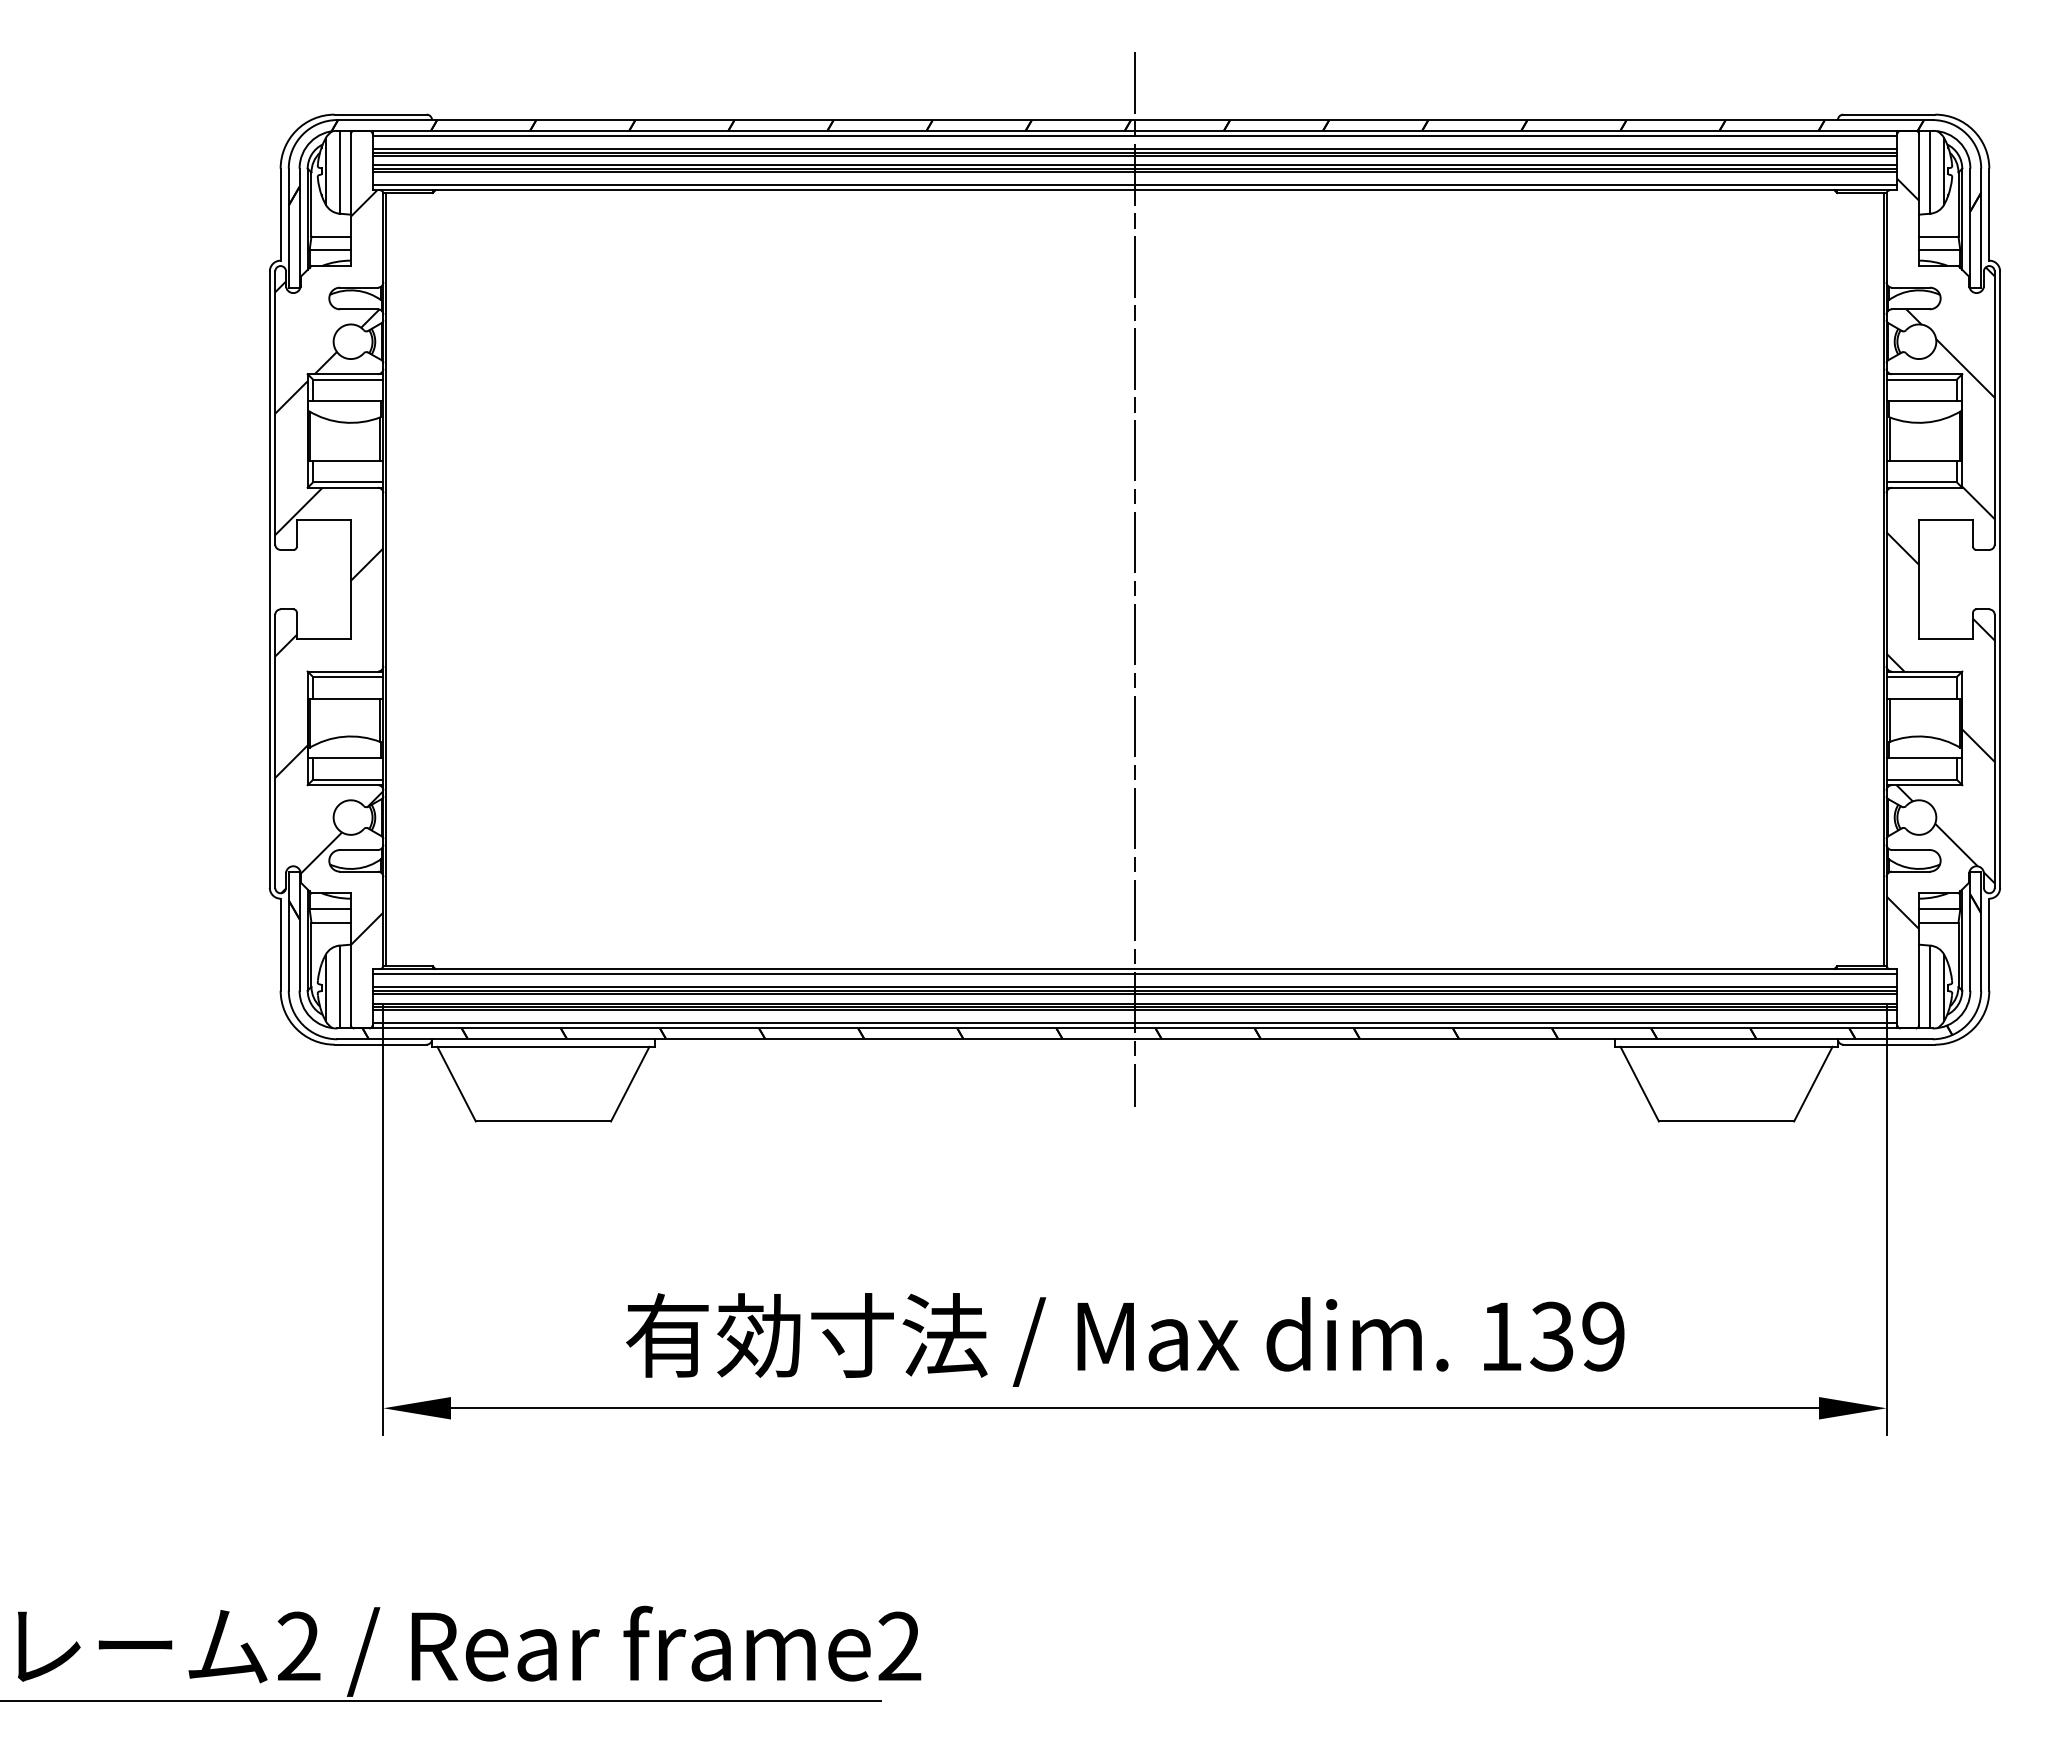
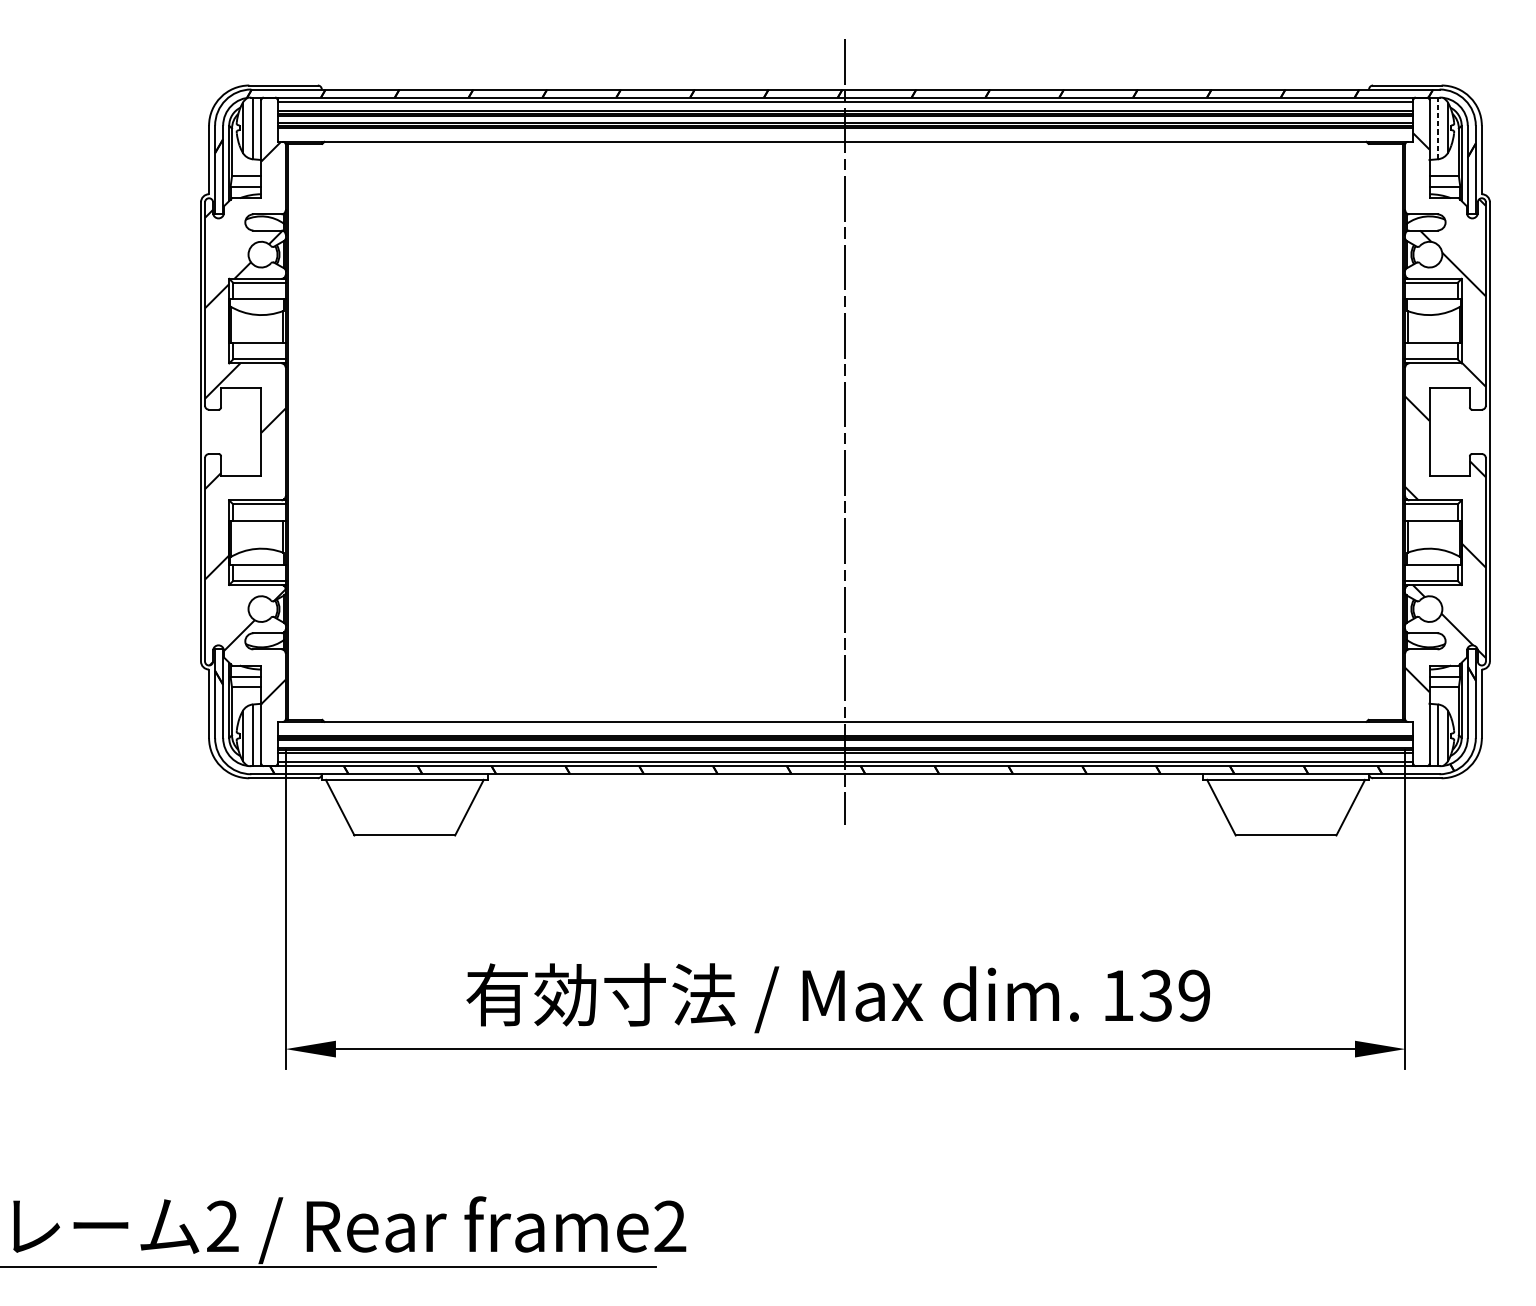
line: (1930, 171) -> (1438, 127), solid -> dashed
line: (1134, 184) -> (845, 137), removed
line: (1134, 974) -> (845, 726), removed

